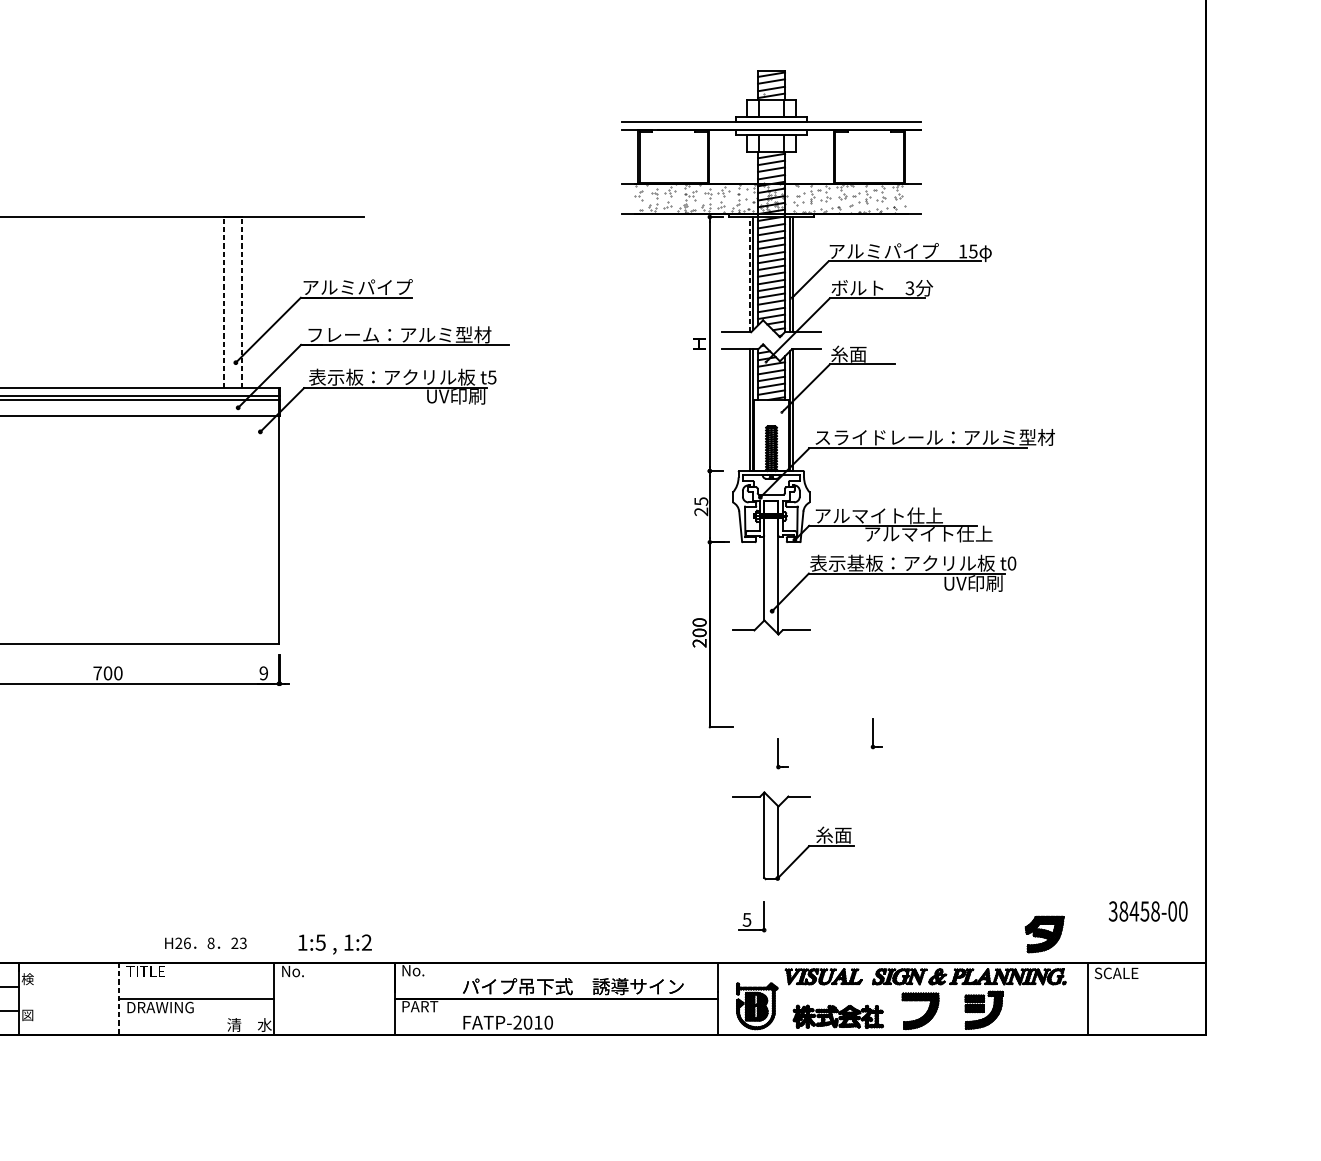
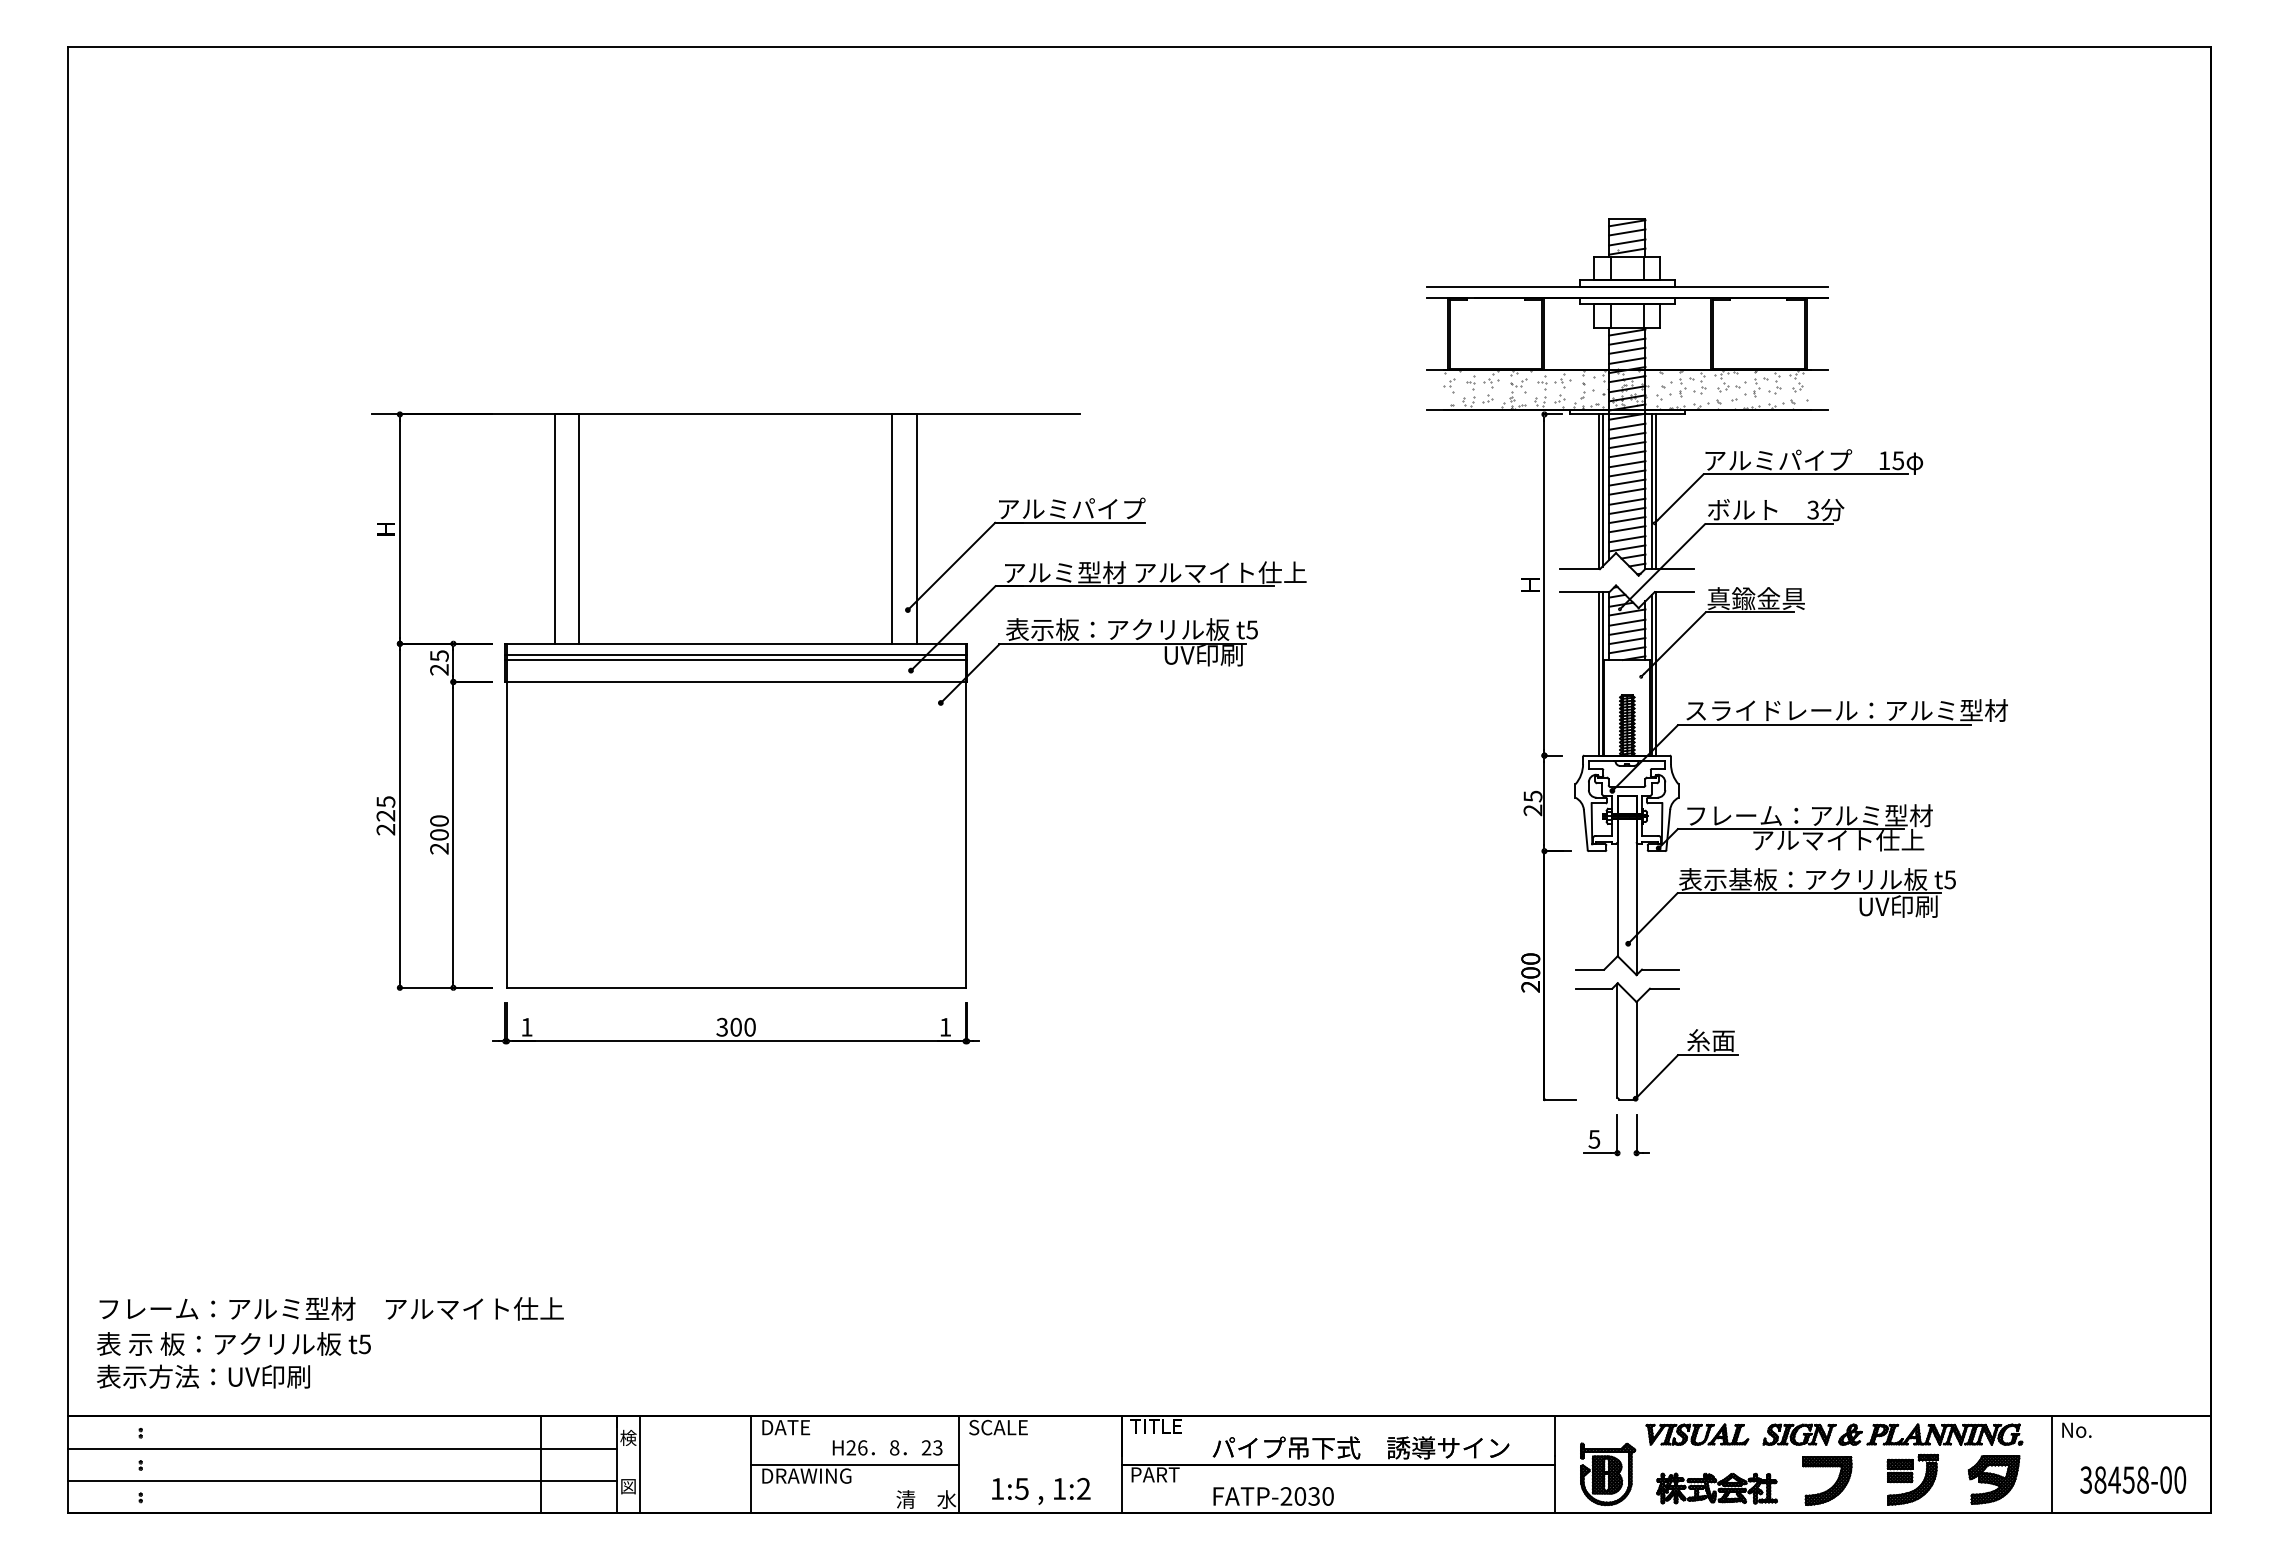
line: (750, 274) -> (1598, 491), dashed -> solid
line: (224, 302) -> (892, 529), dashed -> solid
line: (242, 302) -> (916, 529), dashed -> solid
text: (420, 334) -> (1155, 572), フレーム：アルミ型材 -> アルミ型材 アルマイト仕上
text: (866, 354) -> (1755, 598), 糸面 -> 真鍮金具
text: (907, 515) -> (1809, 815), アルマイト仕上 -> フレーム：アルミ型材
text: (1011, 563) -> (1949, 879), t0 -> t5
text: (97, 672) -> (722, 1026), 700 -> 300
text: (263, 672) -> (945, 1026), 9 -> 1
part: (876, 733) -> (1768, 1108), removed
part: (779, 835) -> (1637, 1041), moved
text: (1148, 911) -> (2133, 1479), moved
part: (752, 917) -> (1601, 1135), moved
part: (1044, 934) -> (1994, 1479), moved
text: (205, 943) -> (887, 1447), moved
text: (335, 943) -> (1041, 1490), moved
text: (420, 970) -> (1155, 1426), No. -> TITLE
text: (145, 971) -> (786, 1427), TITLE -> DATE
text: (303, 971) -> (998, 1427), No. -> SCALE
text: (1116, 972) -> (2090, 1429), SCALE -> No.
line: (36, 998) -> (639, 1464), added
line: (118, 999) -> (750, 1465), dashed -> solid
text: (537, 1022) -> (1313, 1496), FATP-2010 -> FATP-2030

